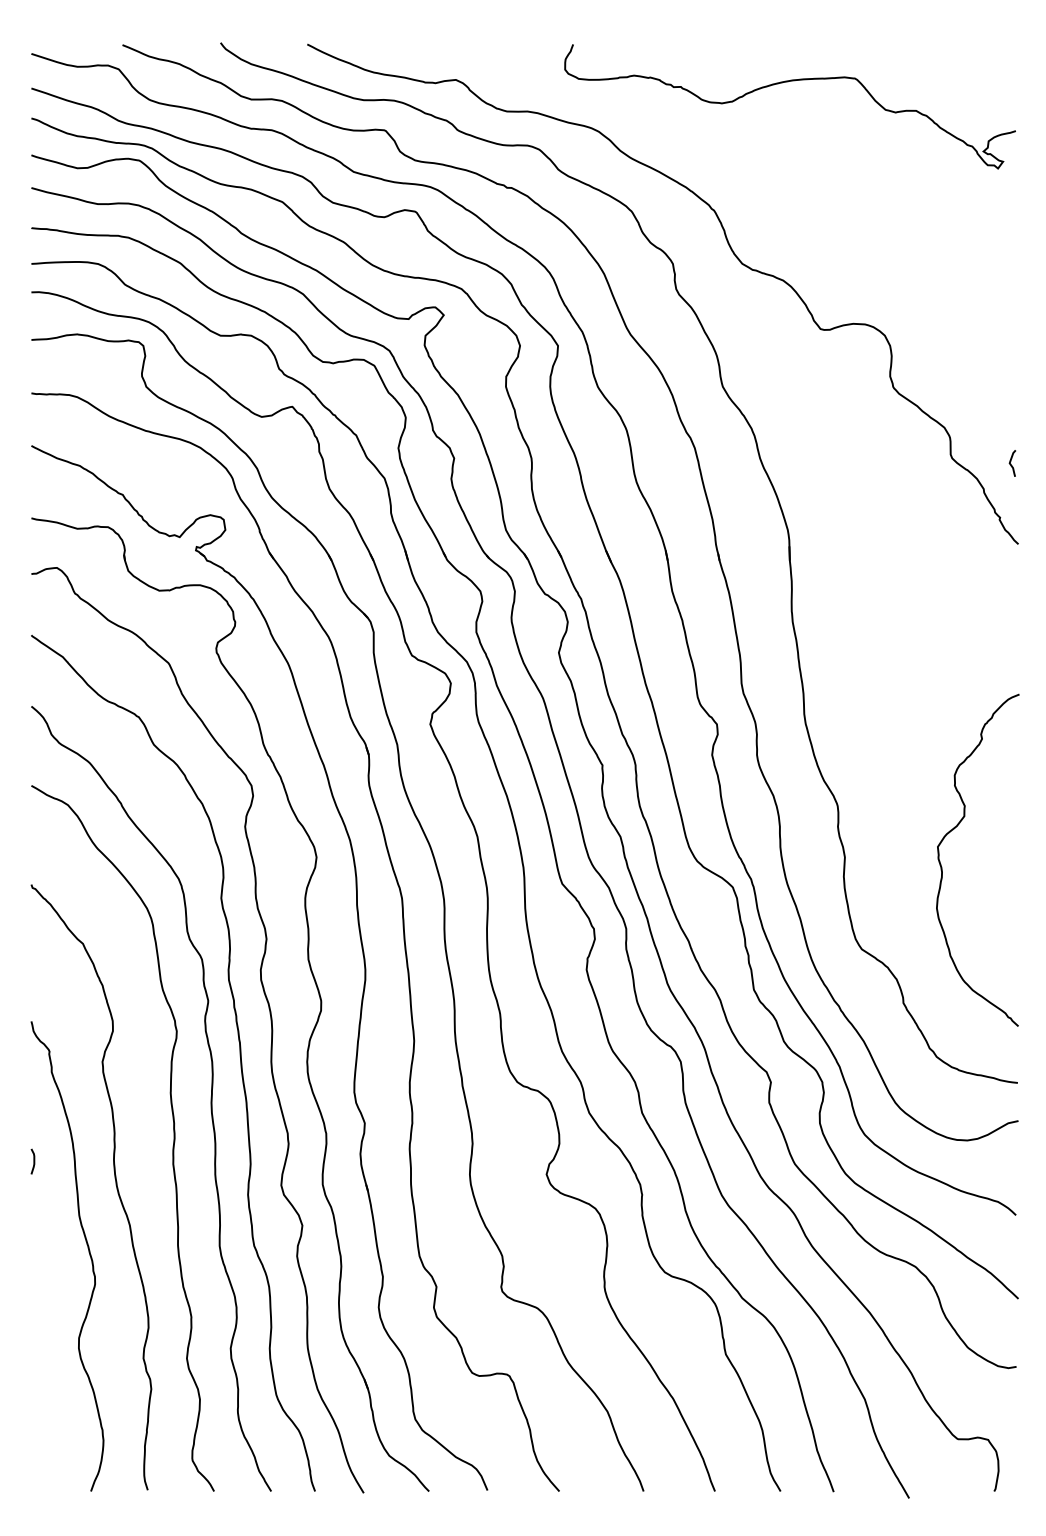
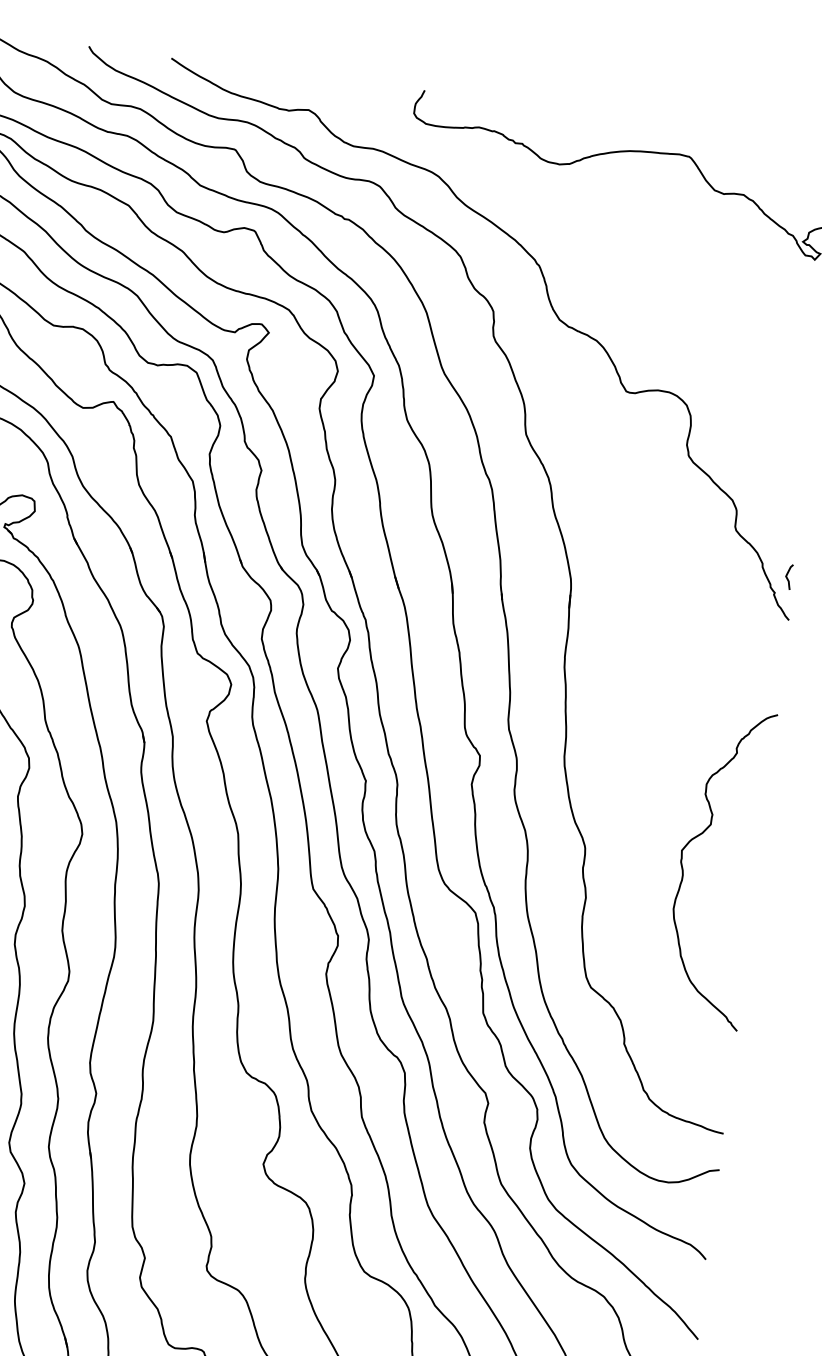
curve: (1011, 464) -> (787, 577), moved
curve: (942, 867) -> (683, 870), moved

